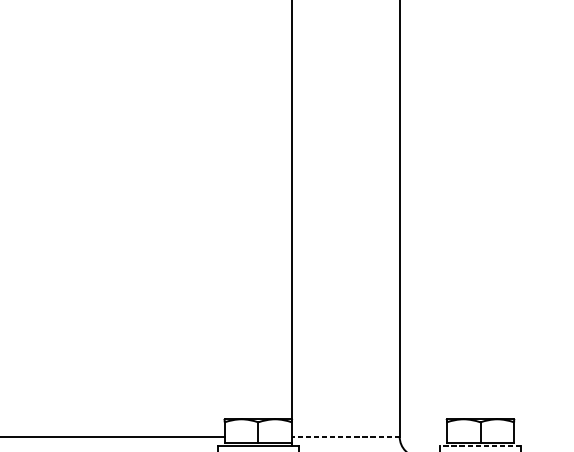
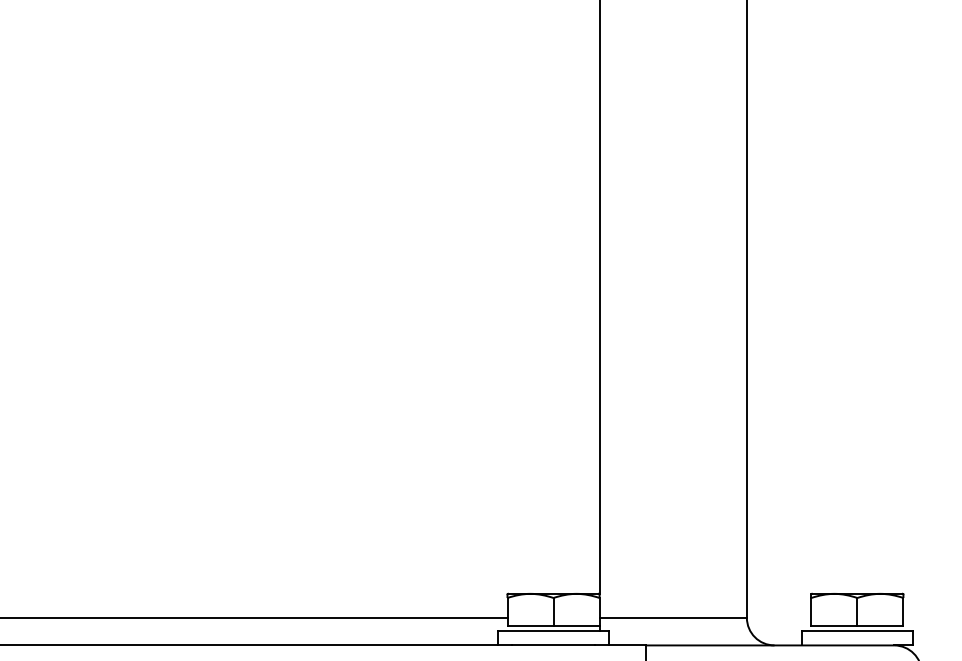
line: (346, 436) -> (673, 617), dashed -> solid
line: (479, 446) -> (856, 630), dashed -> solid

